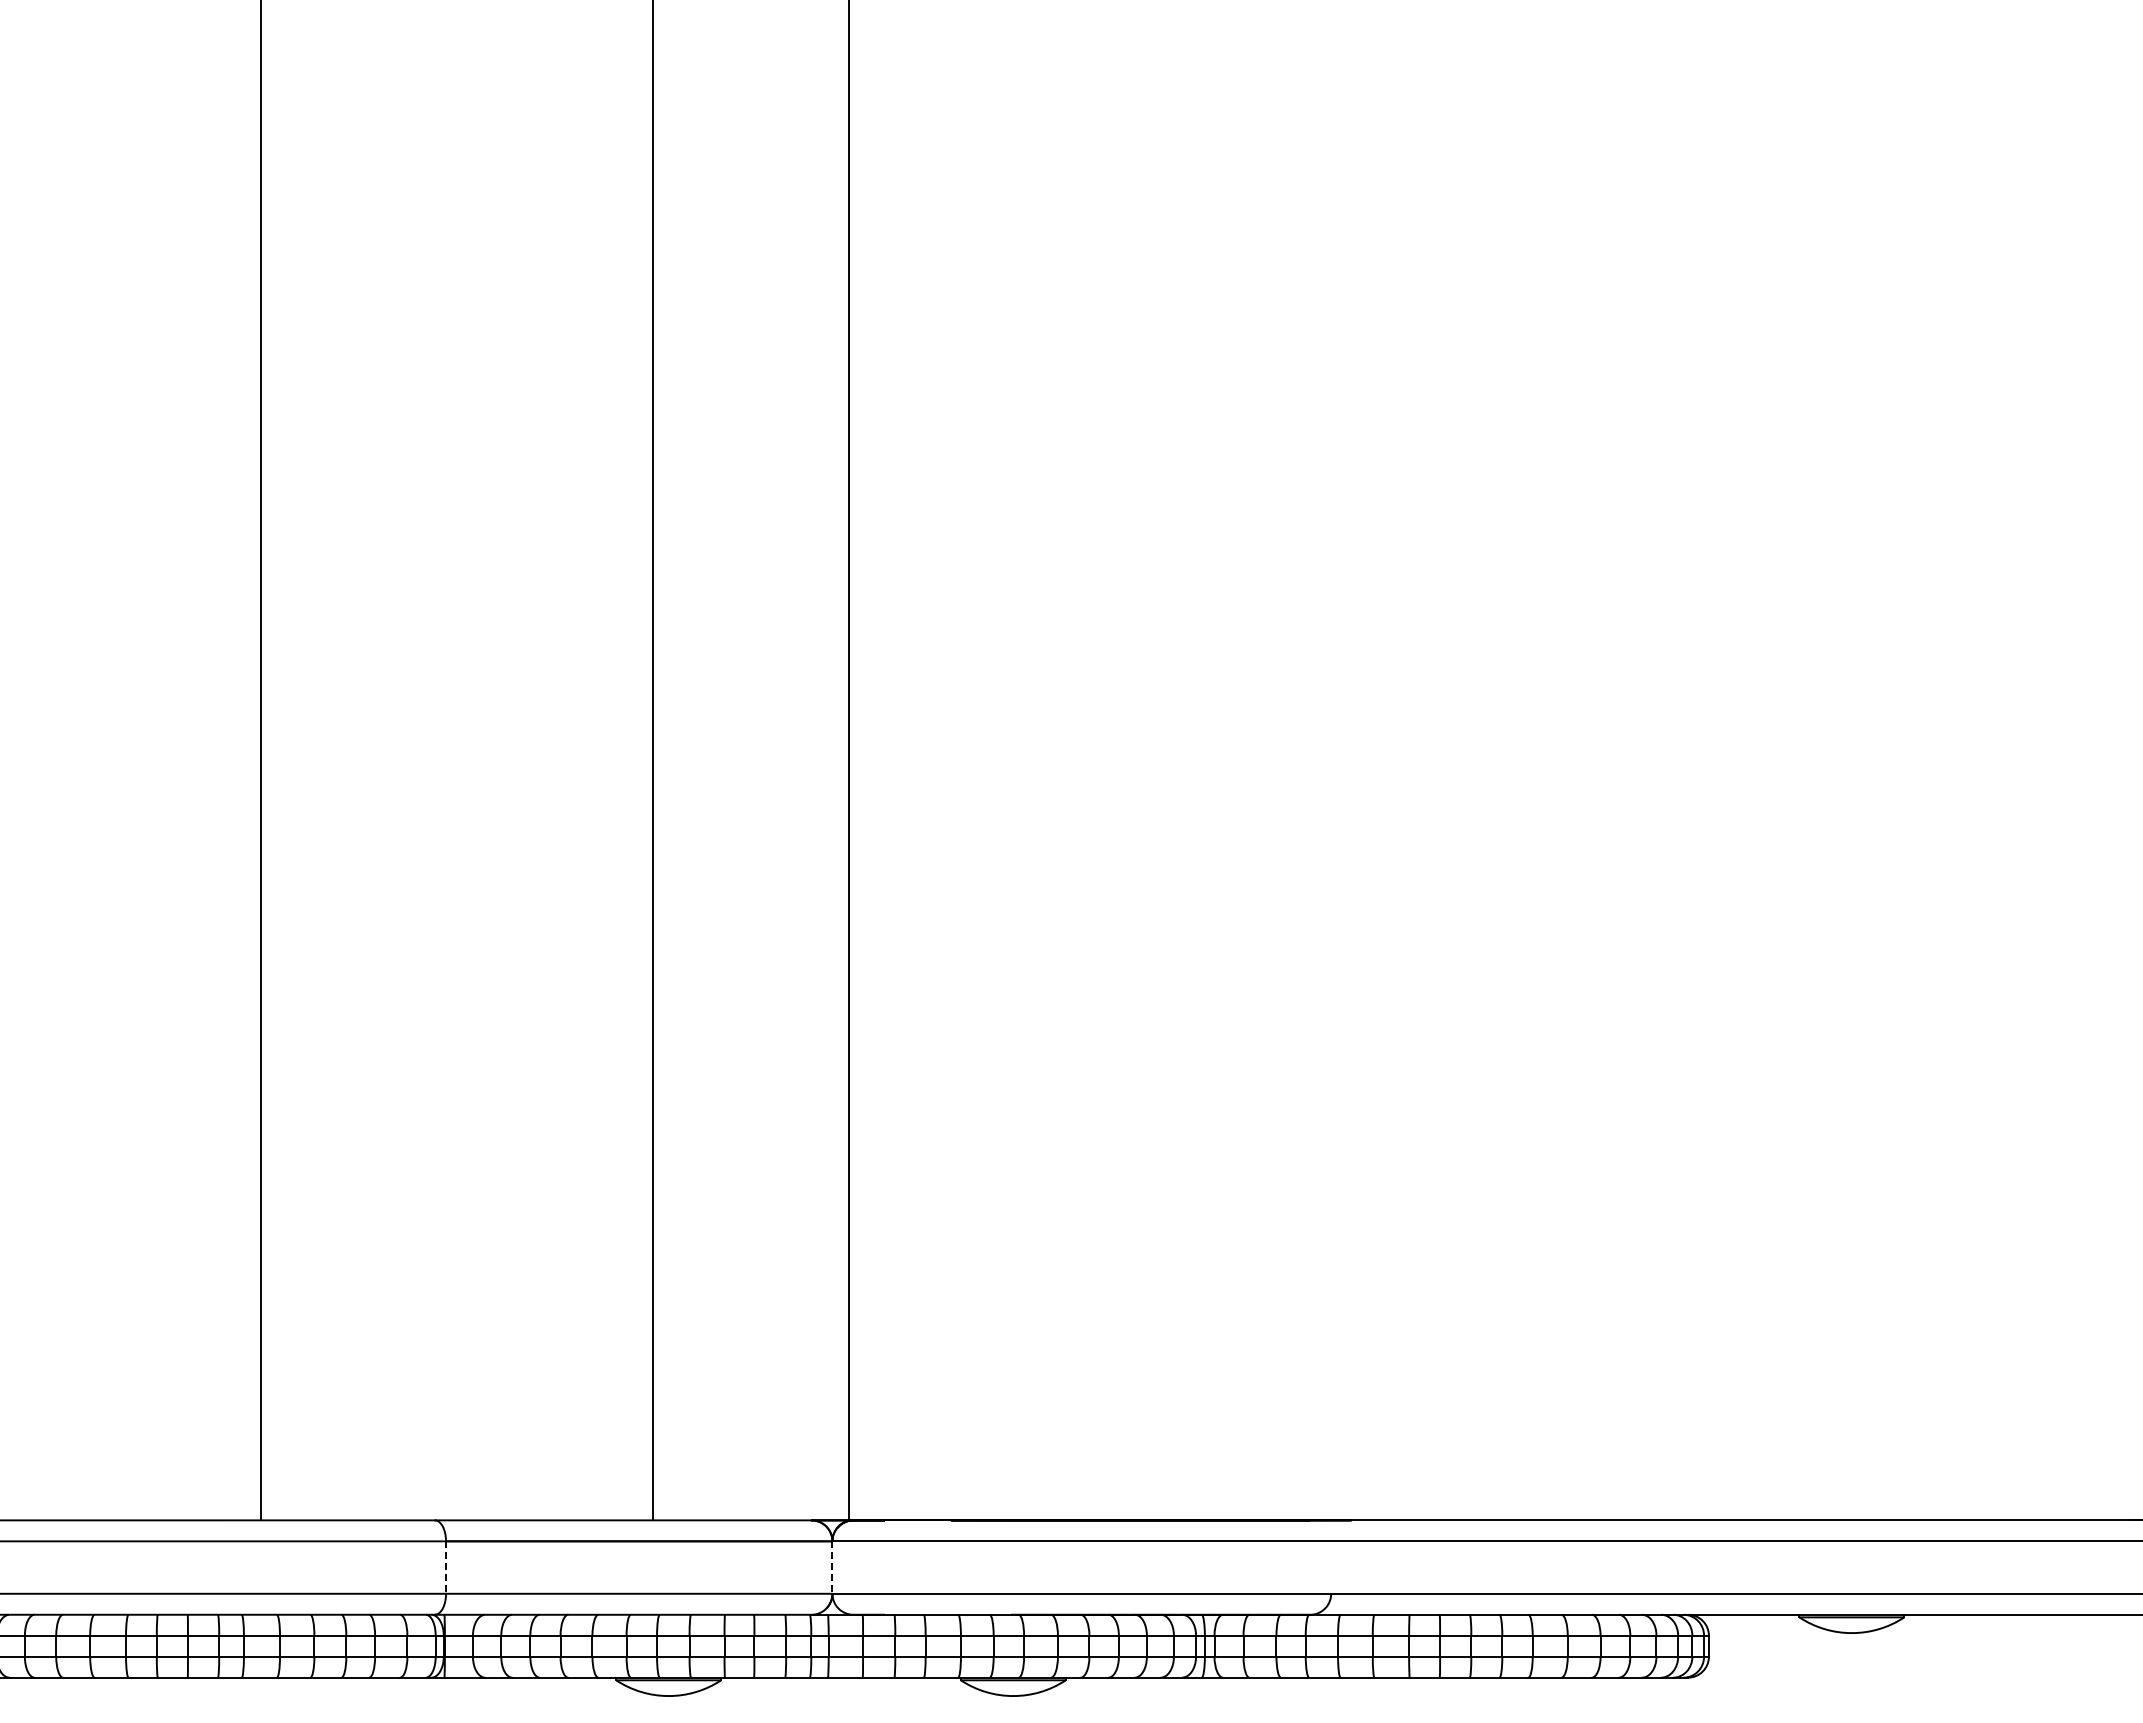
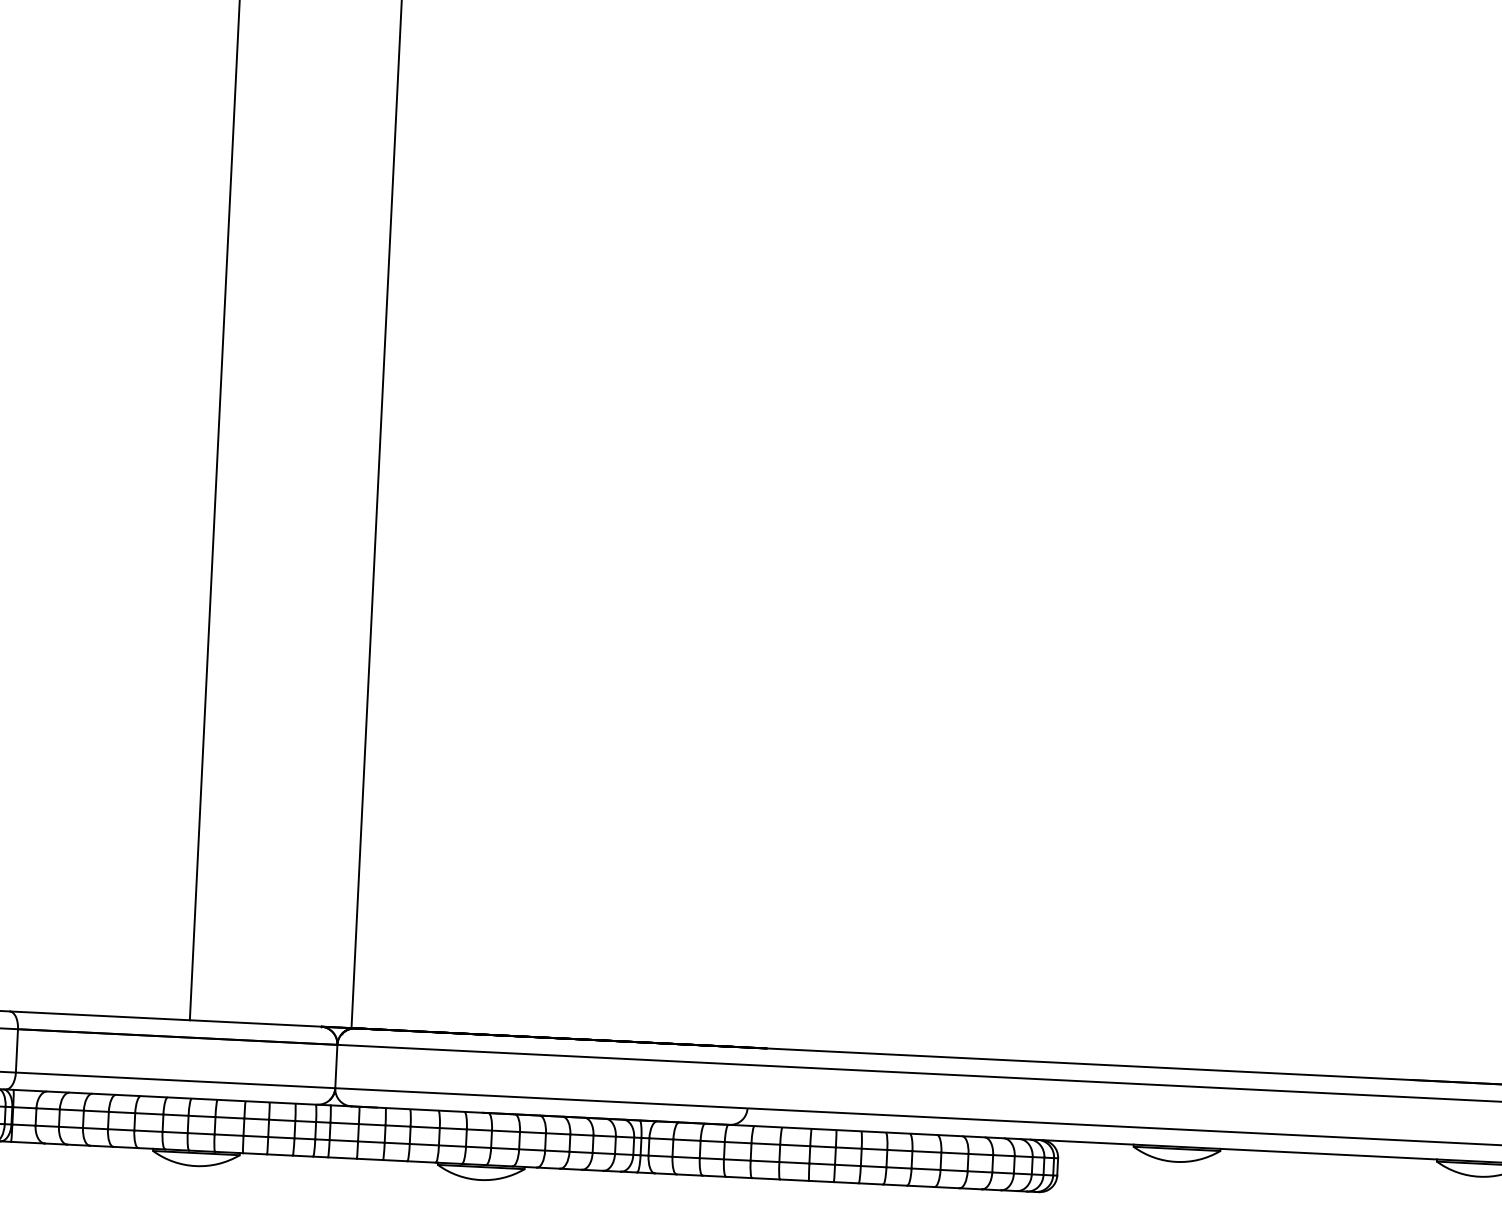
line: (446, 1568) -> (17, 1051), dashed -> solid
line: (832, 1568) -> (336, 1067), dashed -> solid

